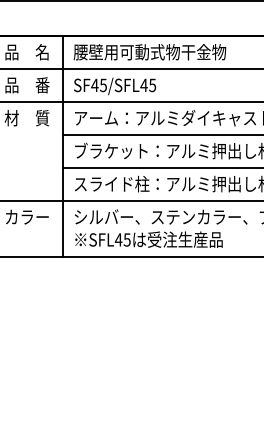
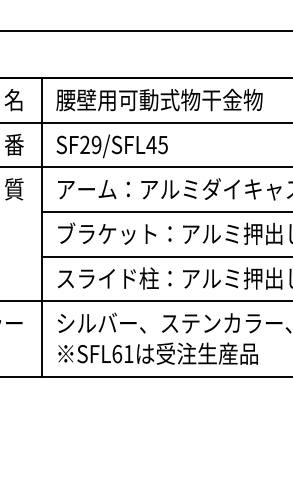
text: (98, 84) -> (89, 143), SF45/SFL45 -> SF29/SFL45
text: (122, 239) -> (122, 353), SFL45 -> SFL61

